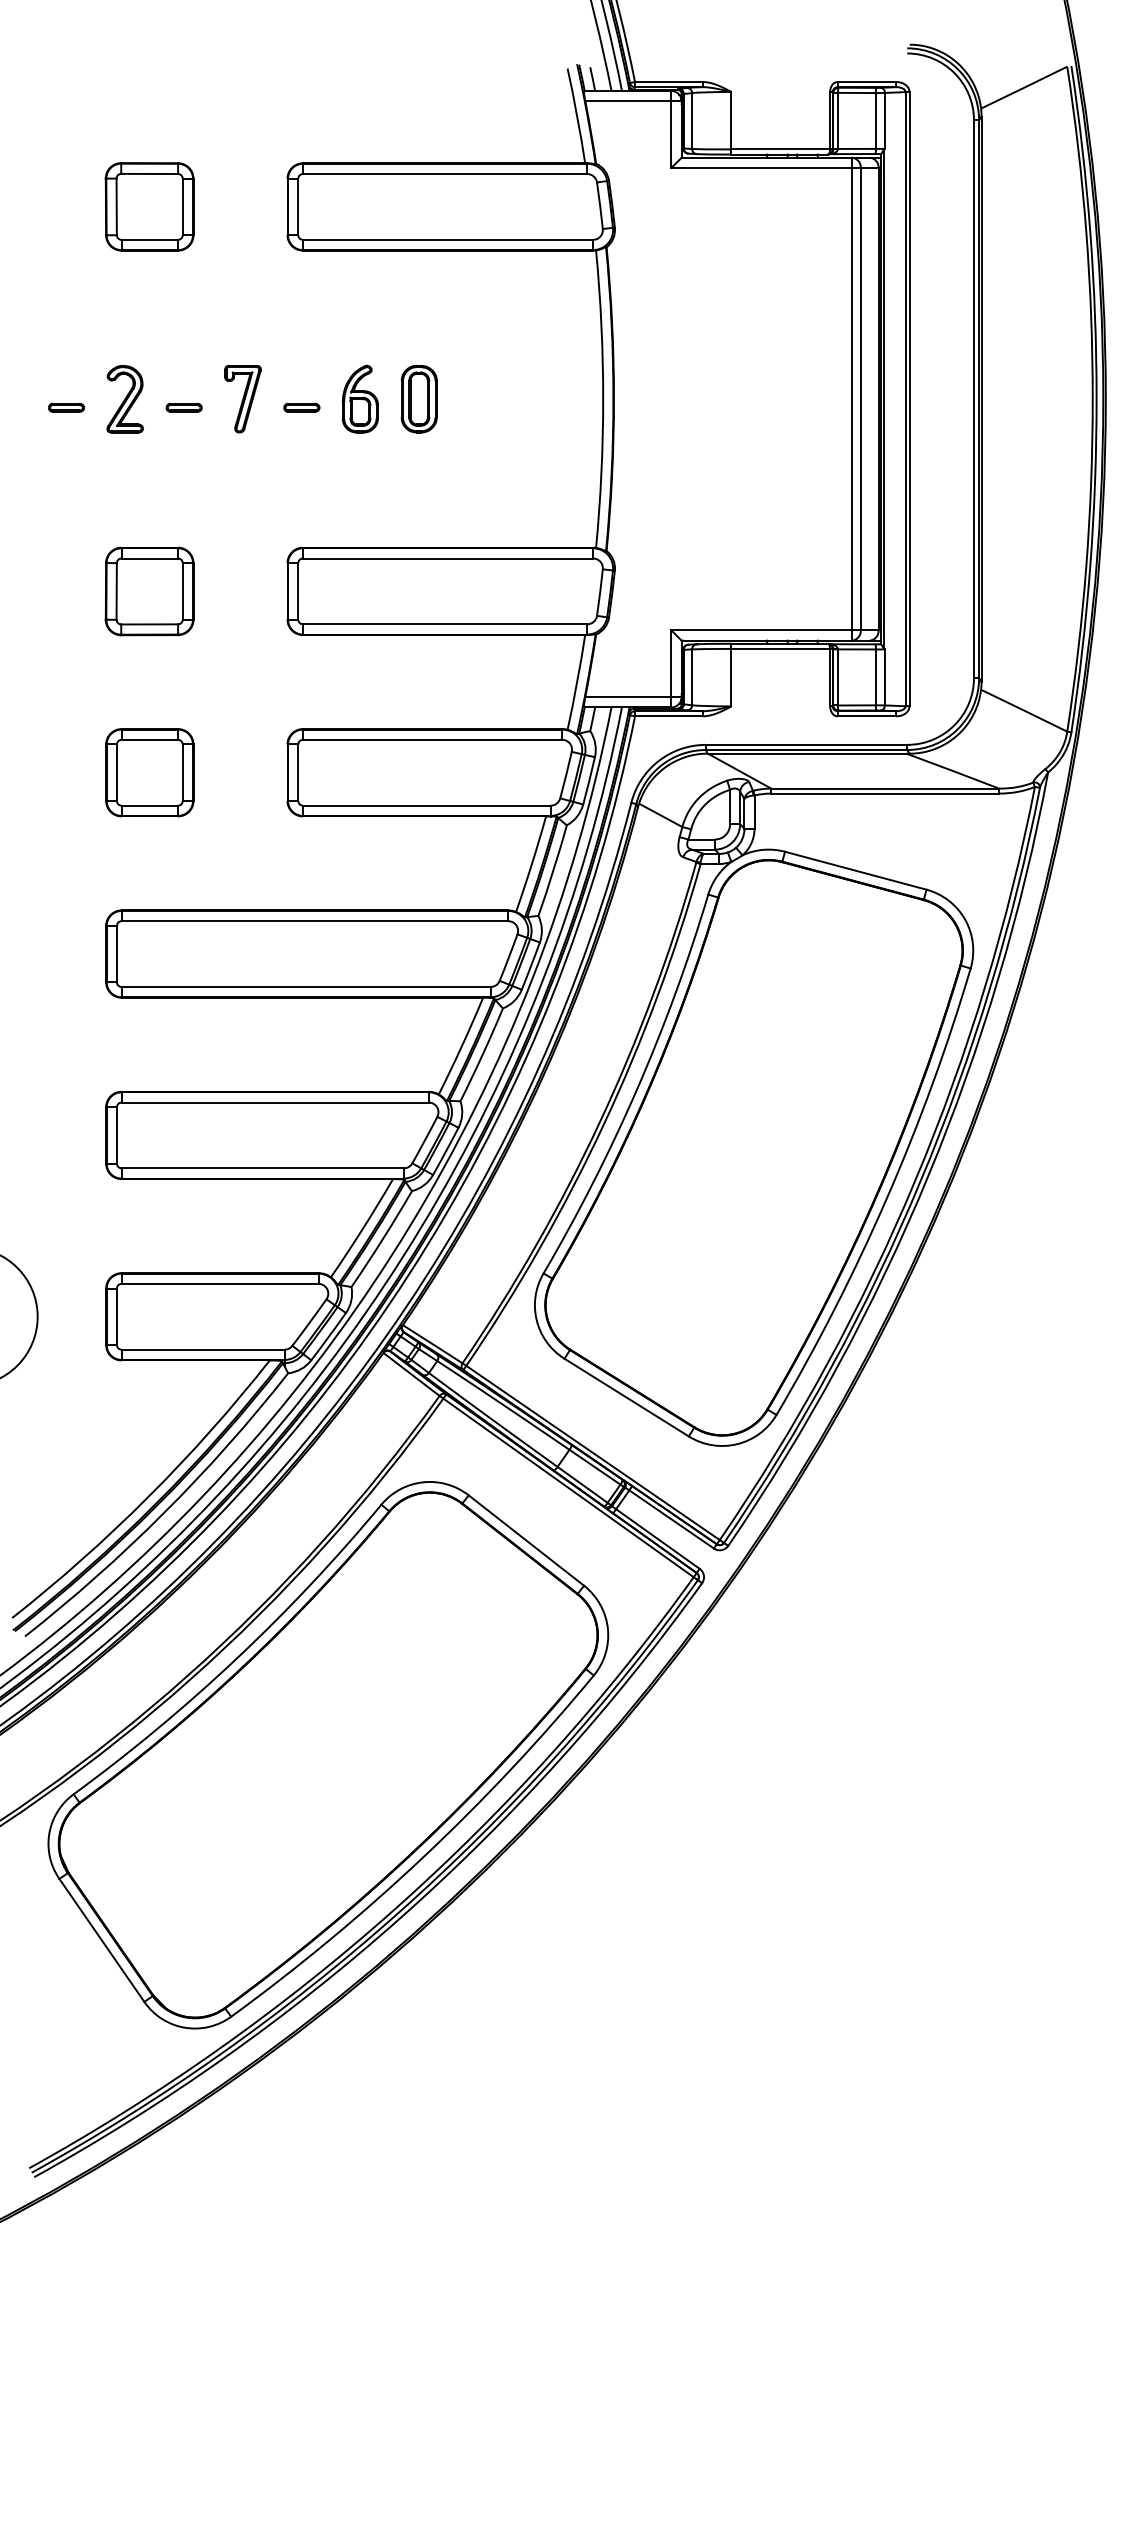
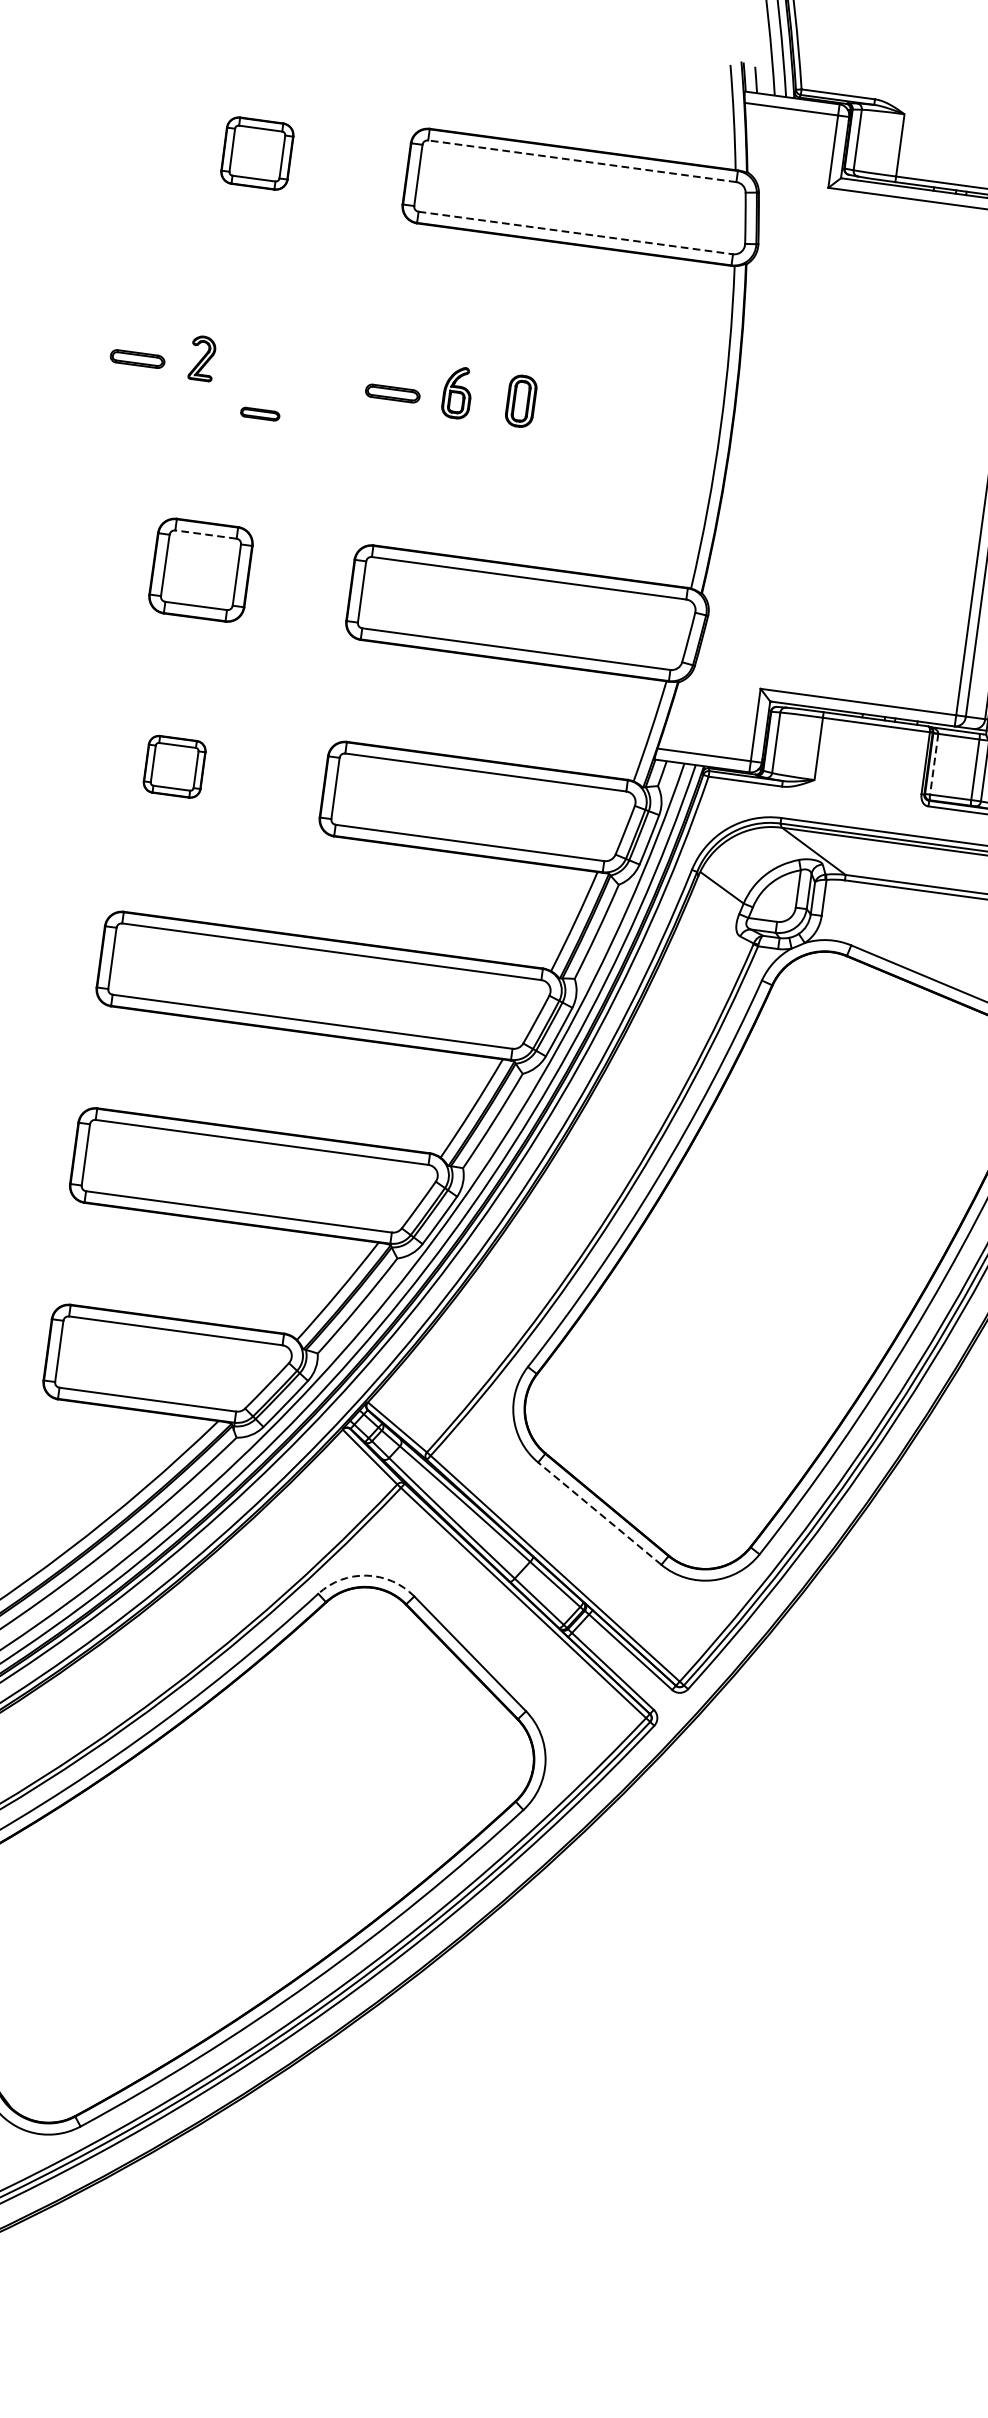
line: (444, 174) -> (581, 161), solid -> dashed
part: (149, 206) -> (257, 153), size x0.7
line: (448, 239) -> (576, 232), solid -> dashed
part: (242, 398) -> (329, 374), removed
part: (360, 398) -> (457, 392), size x0.7
part: (418, 398) -> (520, 400), size x0.7
part: (124, 399) -> (201, 358), size x0.6
part: (66, 407) -> (137, 358), size x1.4
part: (183, 407) -> (259, 413), moved
part: (301, 407) -> (392, 393), size x1.4
line: (149, 558) -> (205, 534), solid -> dashed
line: (837, 677) -> (933, 764), solid -> dashed
part: (149, 772) -> (174, 766), size x0.6
line: (626, 1397) -> (599, 1513), solid -> dashed
arc: (423, 1482) -> (367, 1575), solid -> dashed

